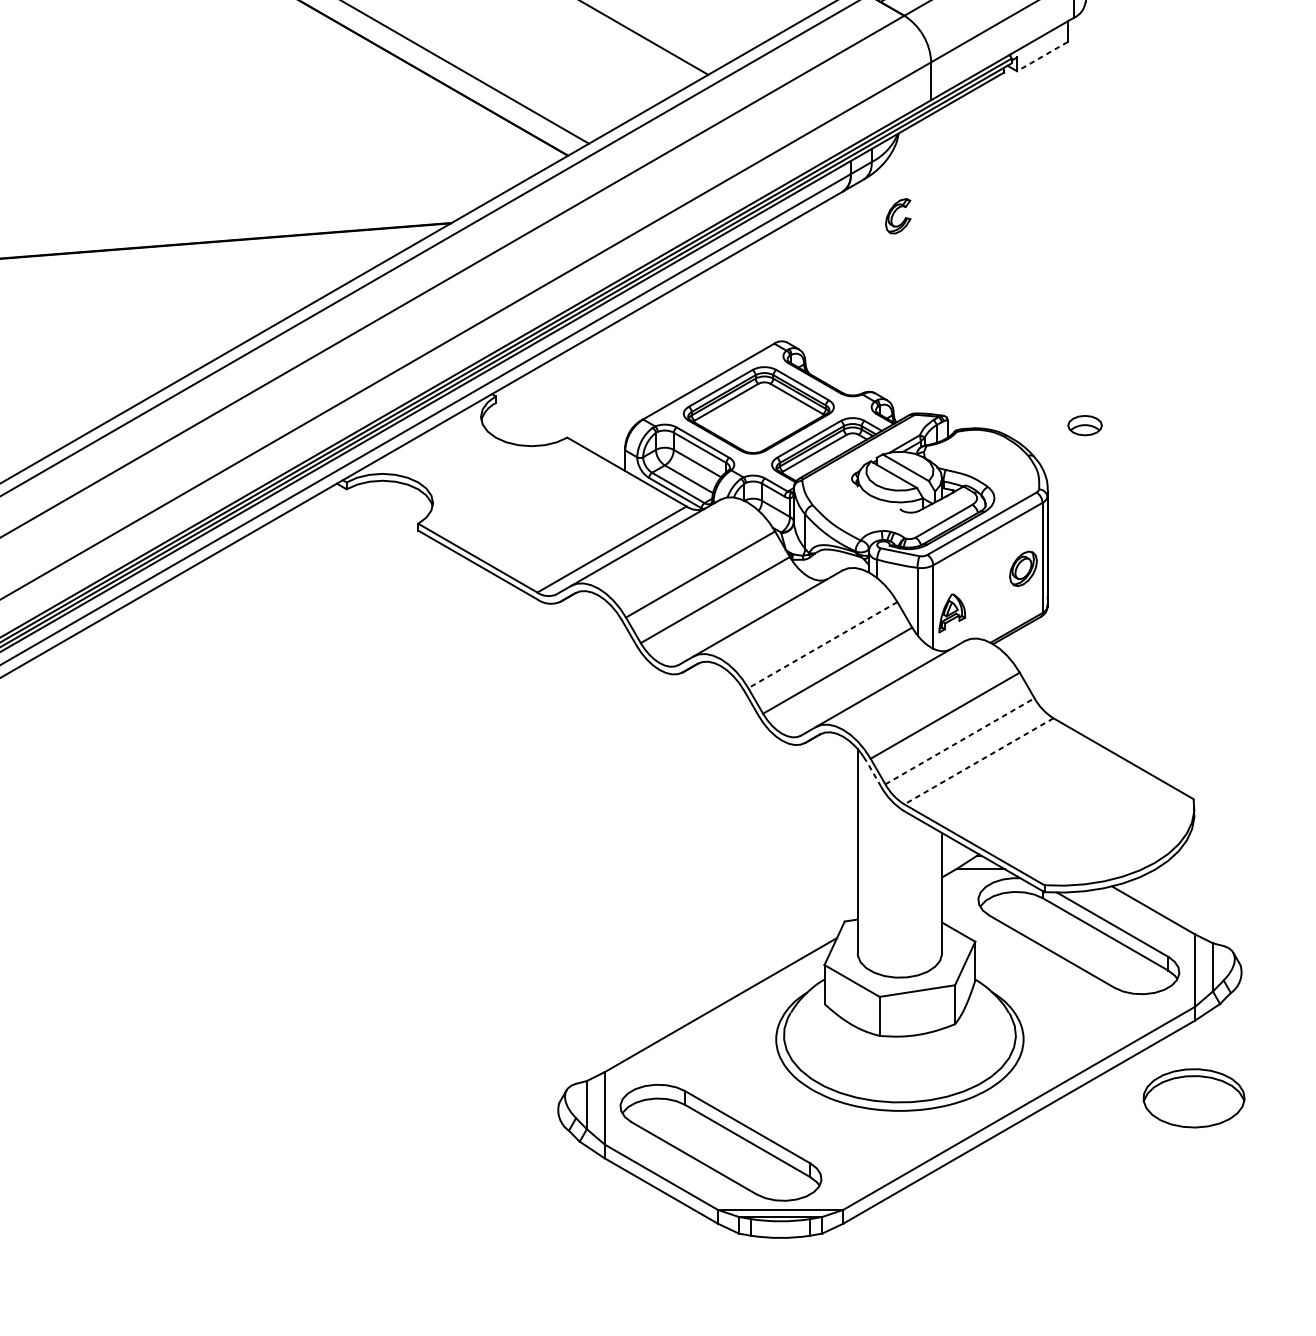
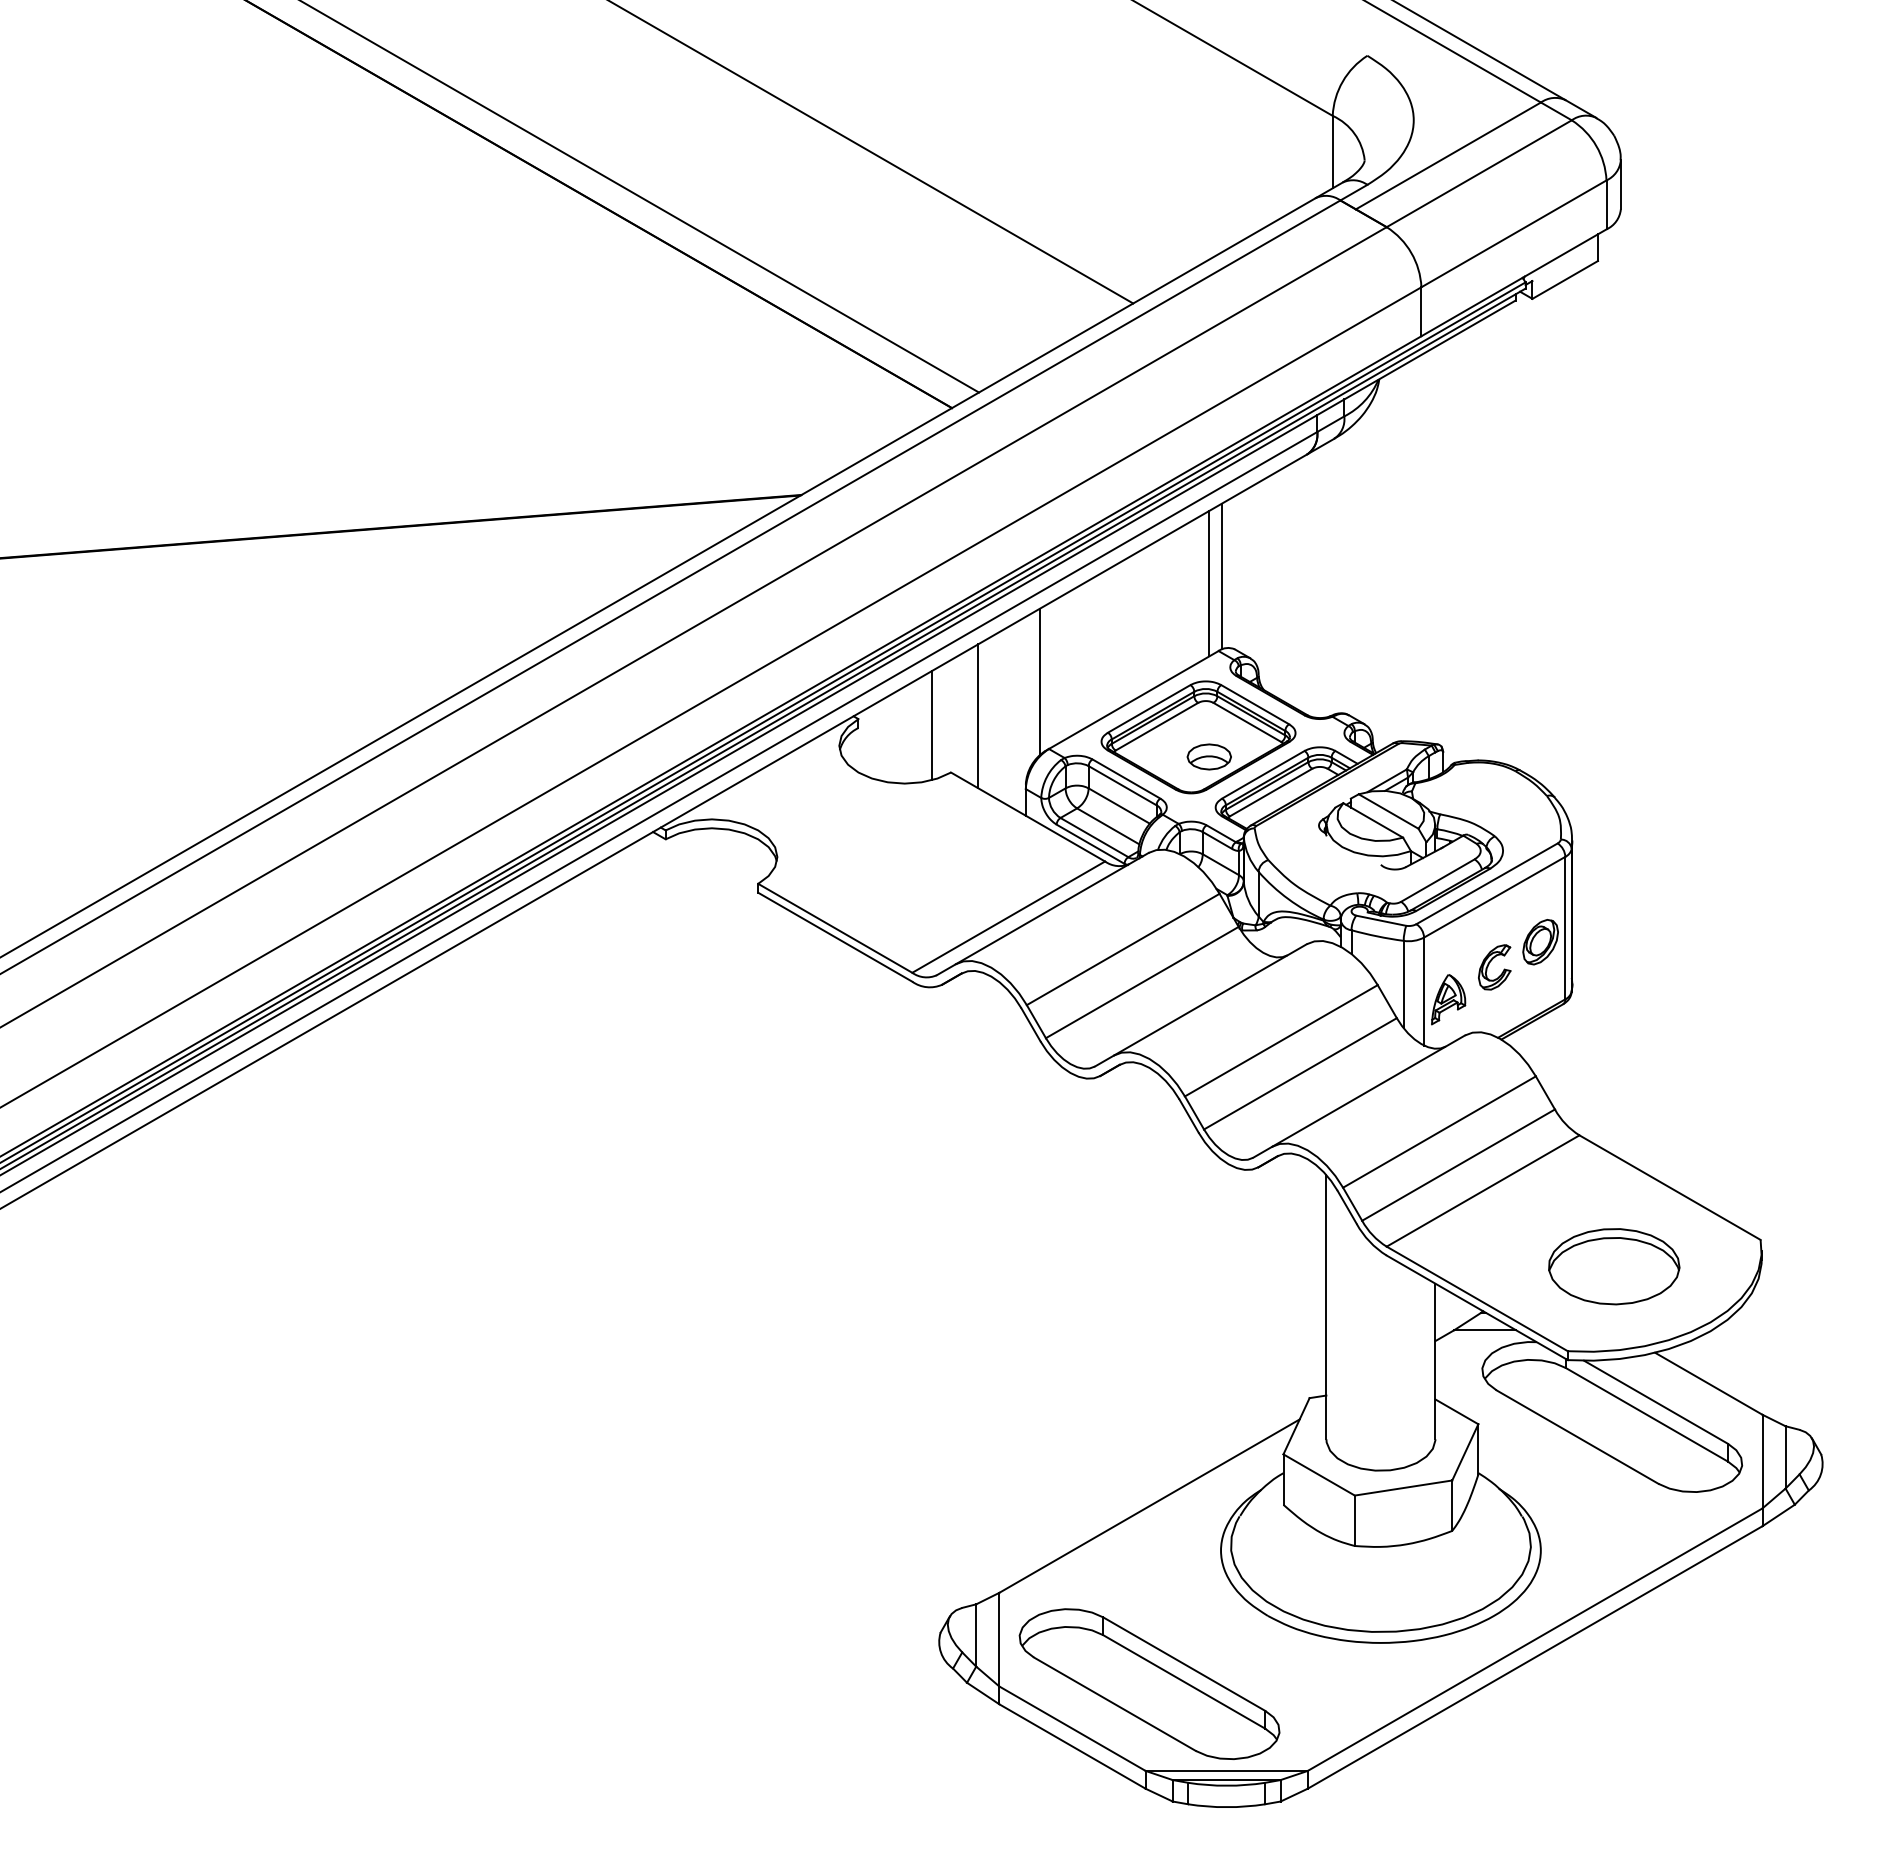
line: (1042, 56) -> (1565, 279), dashed -> solid
part: (898, 216) -> (1494, 967), moved
line: (777, 286) -> (1222, 576), added
line: (767, 291) -> (1209, 583), added
line: (635, 367) -> (1039, 681), added
line: (588, 394) -> (978, 716), added
line: (552, 401) -> (931, 725), added
part: (1084, 425) -> (1208, 756), moved
line: (822, 645) -> (1280, 1041), dashed -> solid
line: (960, 740) -> (1459, 1164), dashed -> solid
line: (978, 761) -> (1482, 1191), dashed -> solid
line: (873, 773) -> (1346, 1206), dashed -> solid
part: (1194, 1098) -> (1614, 1266), moved

